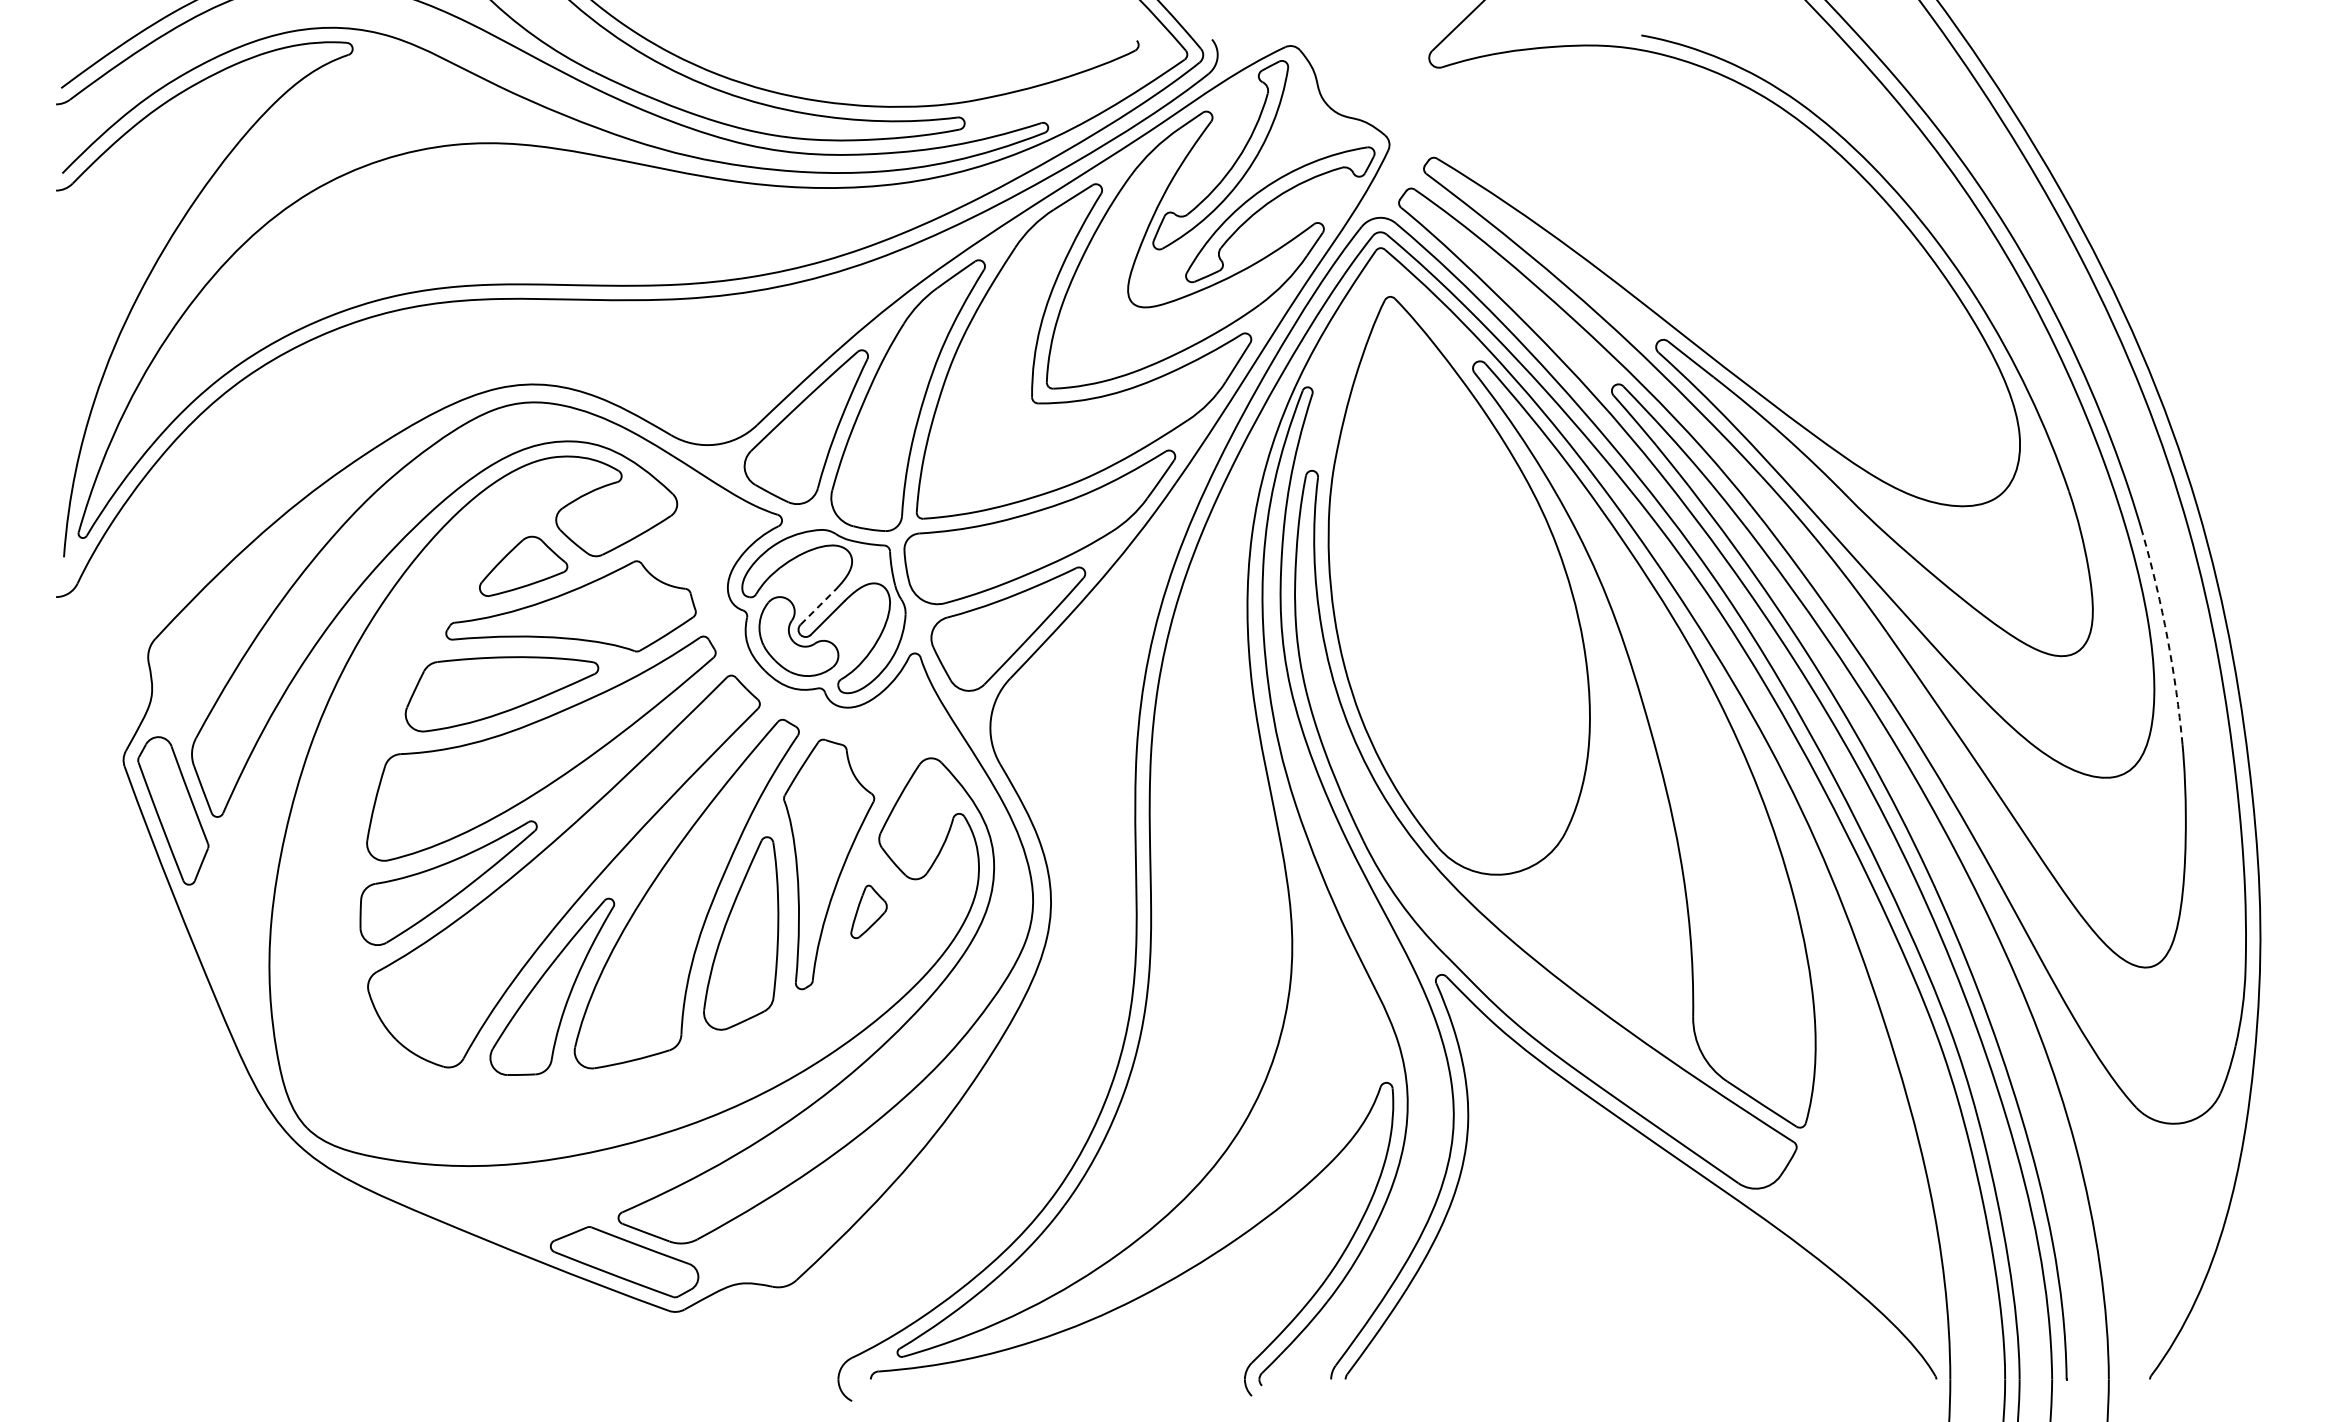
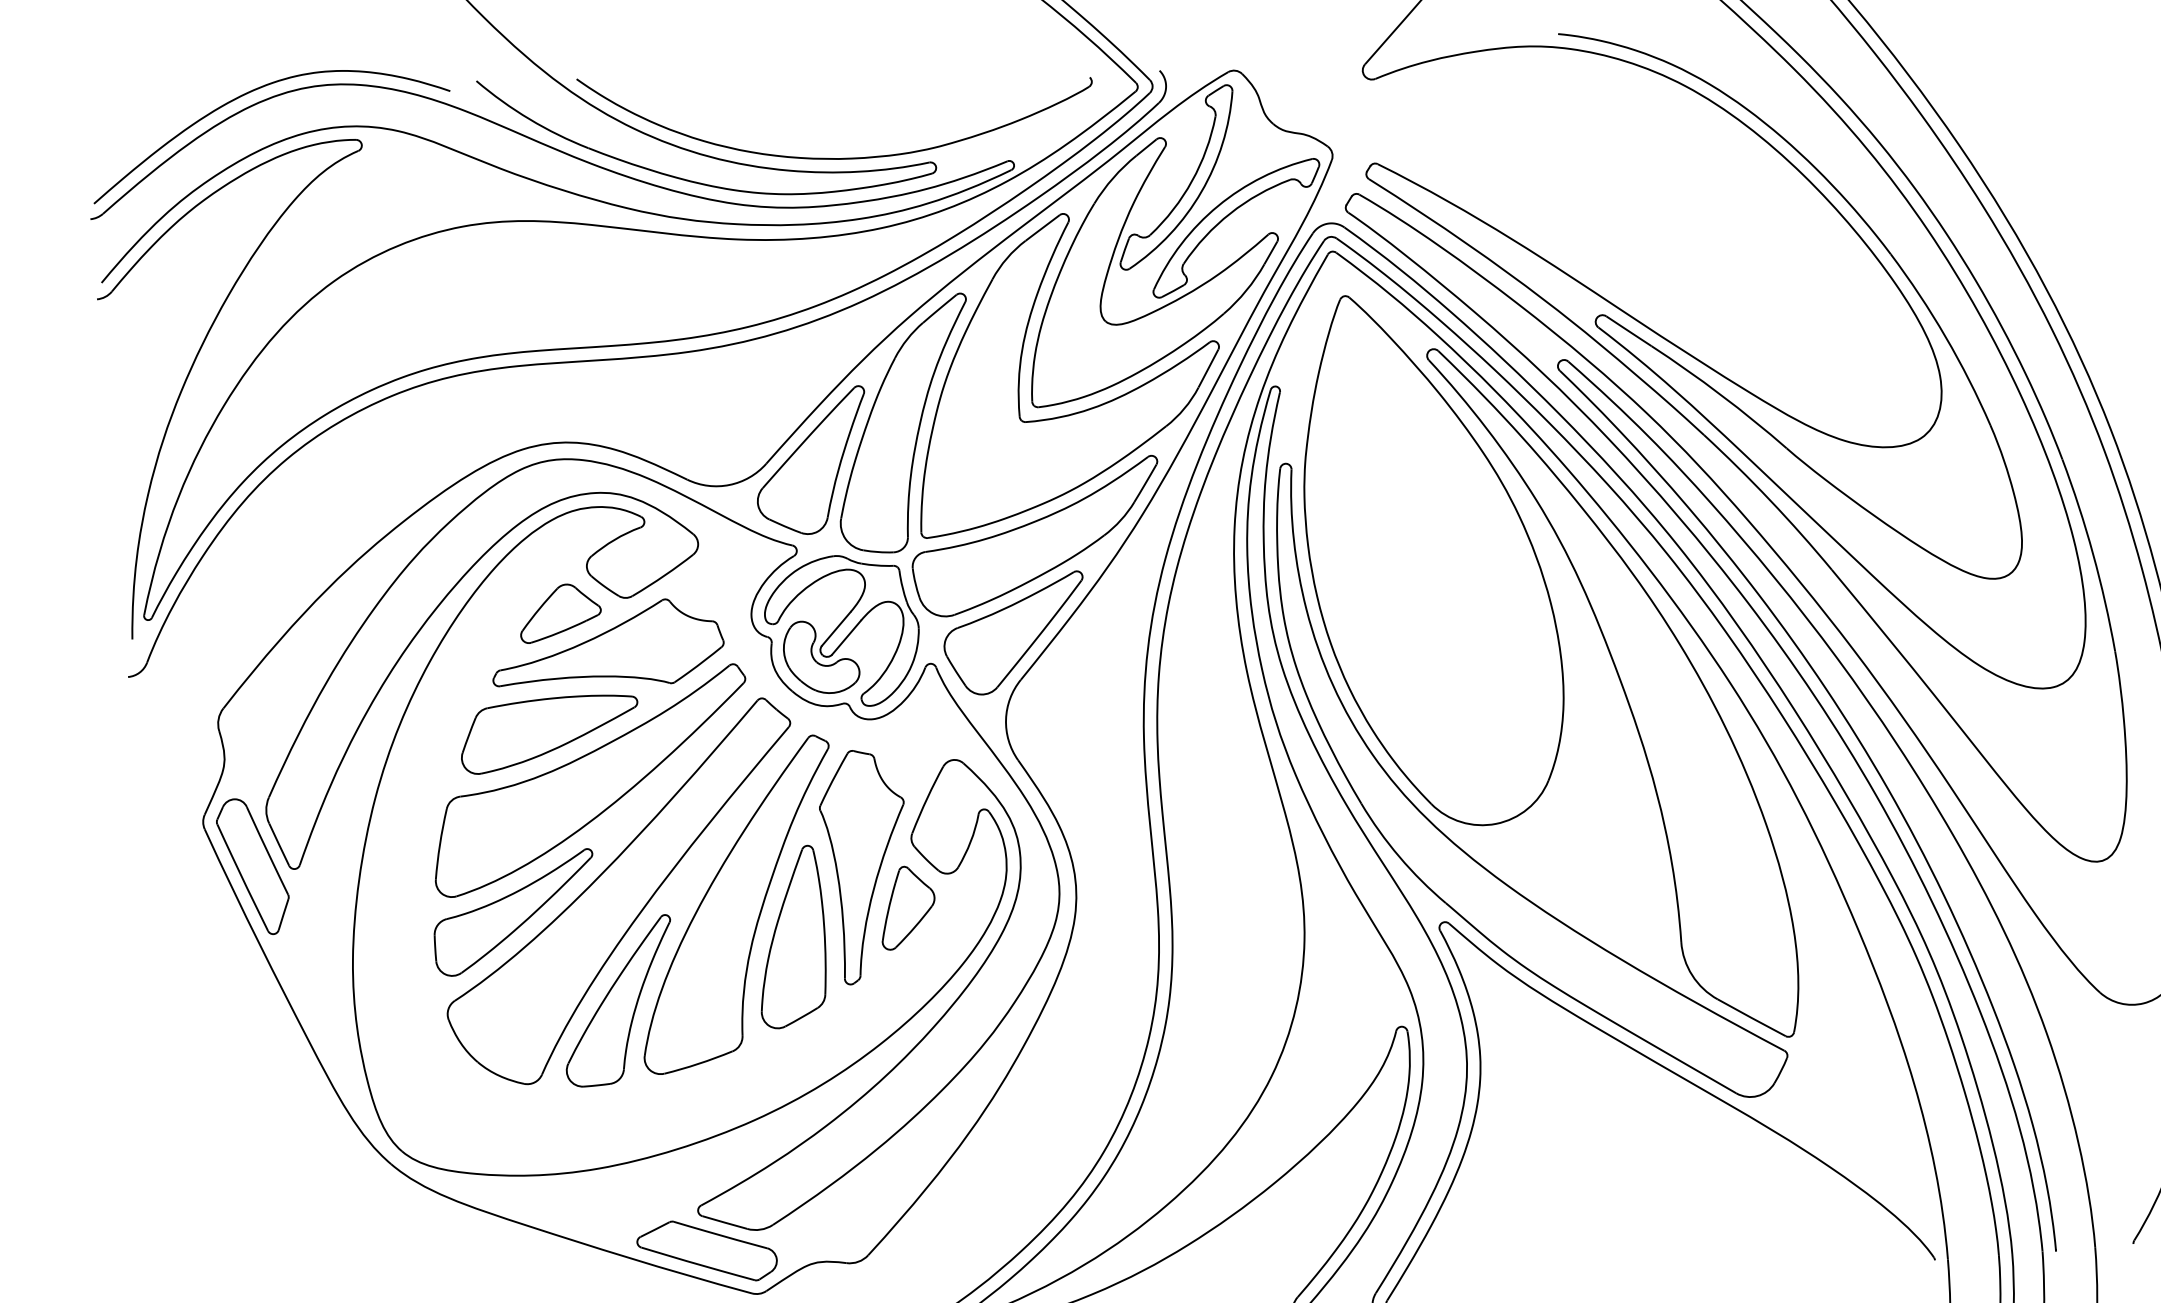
line: (817, 607) -> (836, 628), dashed -> solid
arc: (2167, 638) -> (2093, 554), dashed -> solid
part: (868, 911) -> (906, 907), size x1.67

